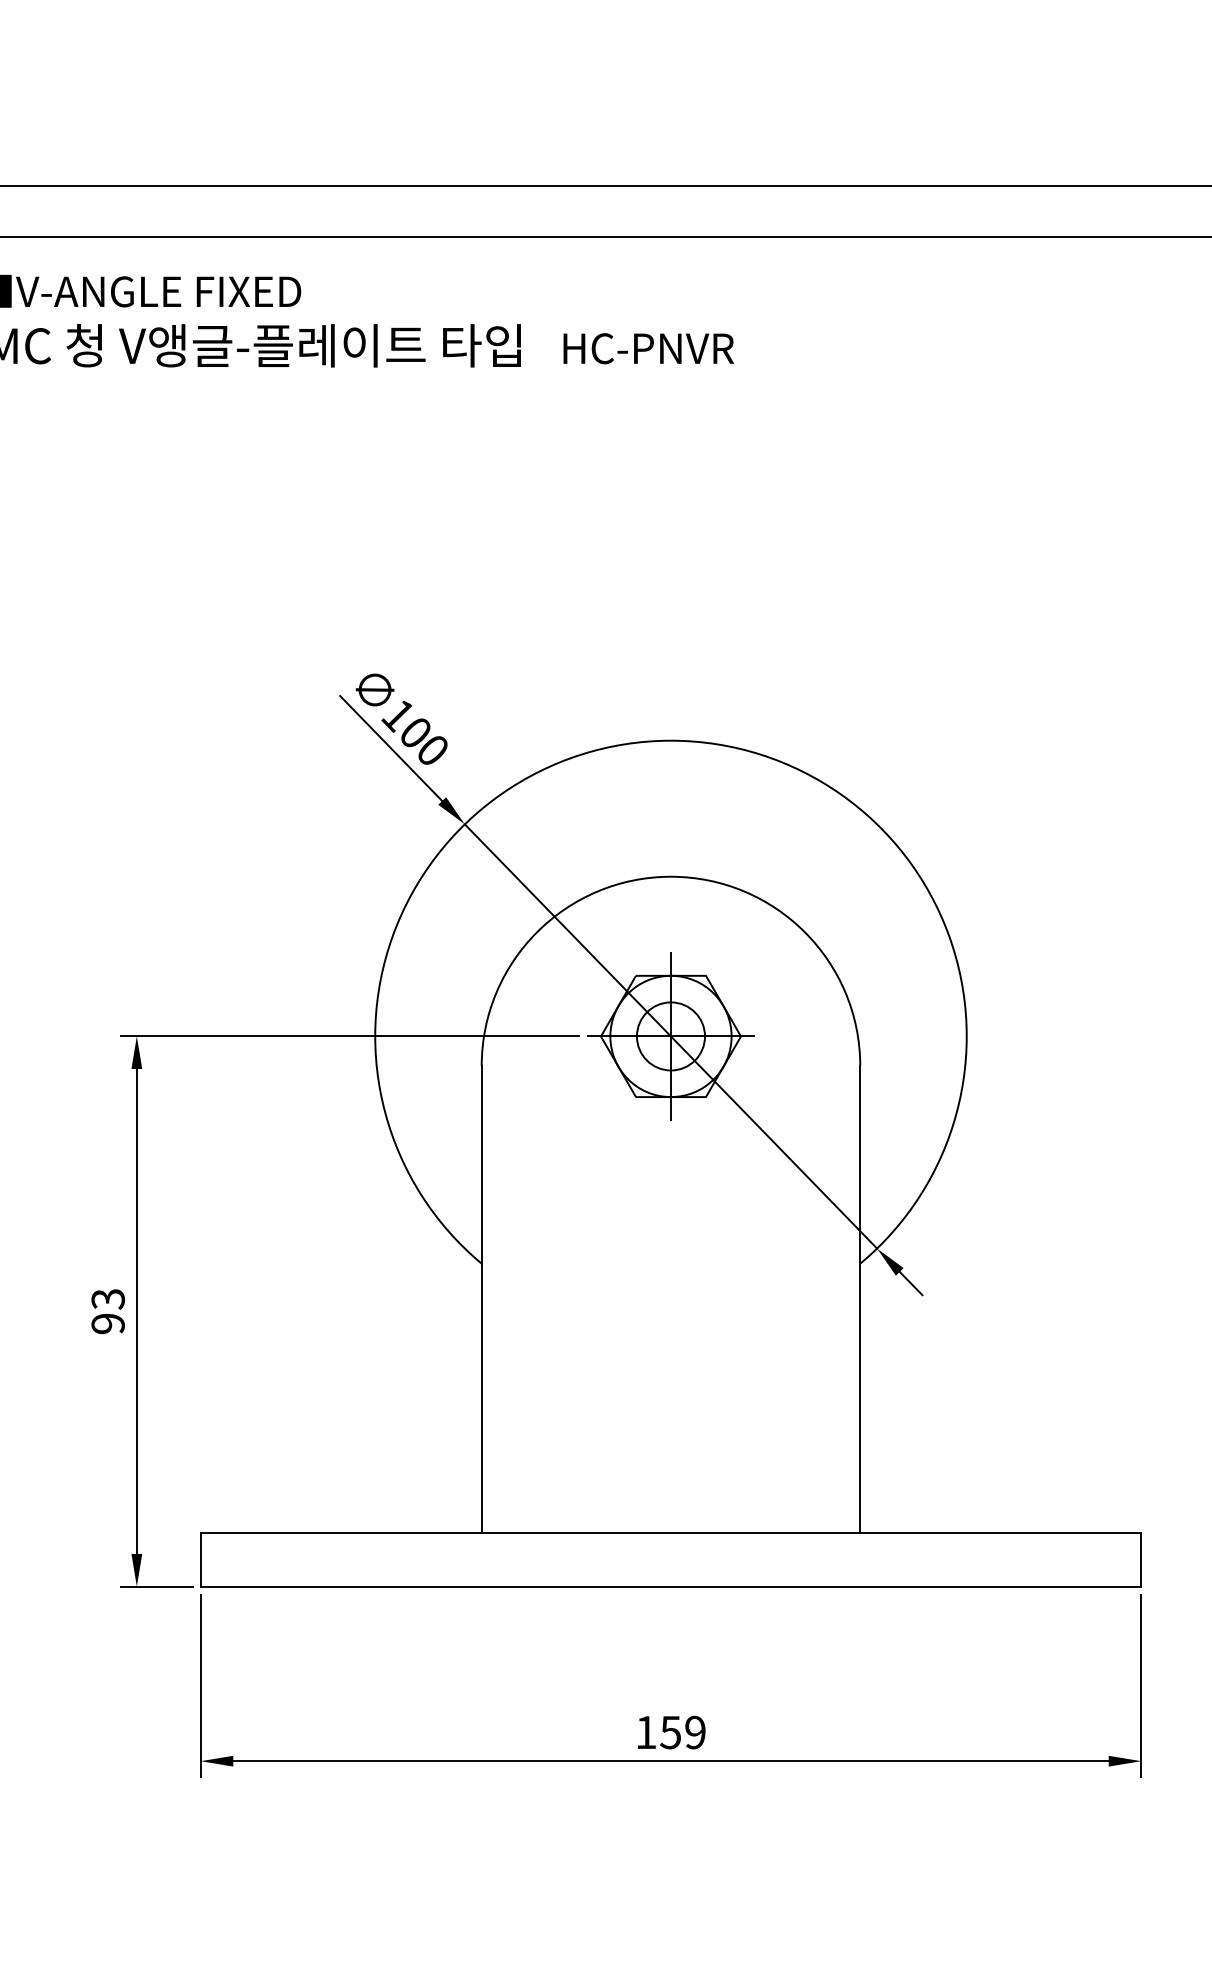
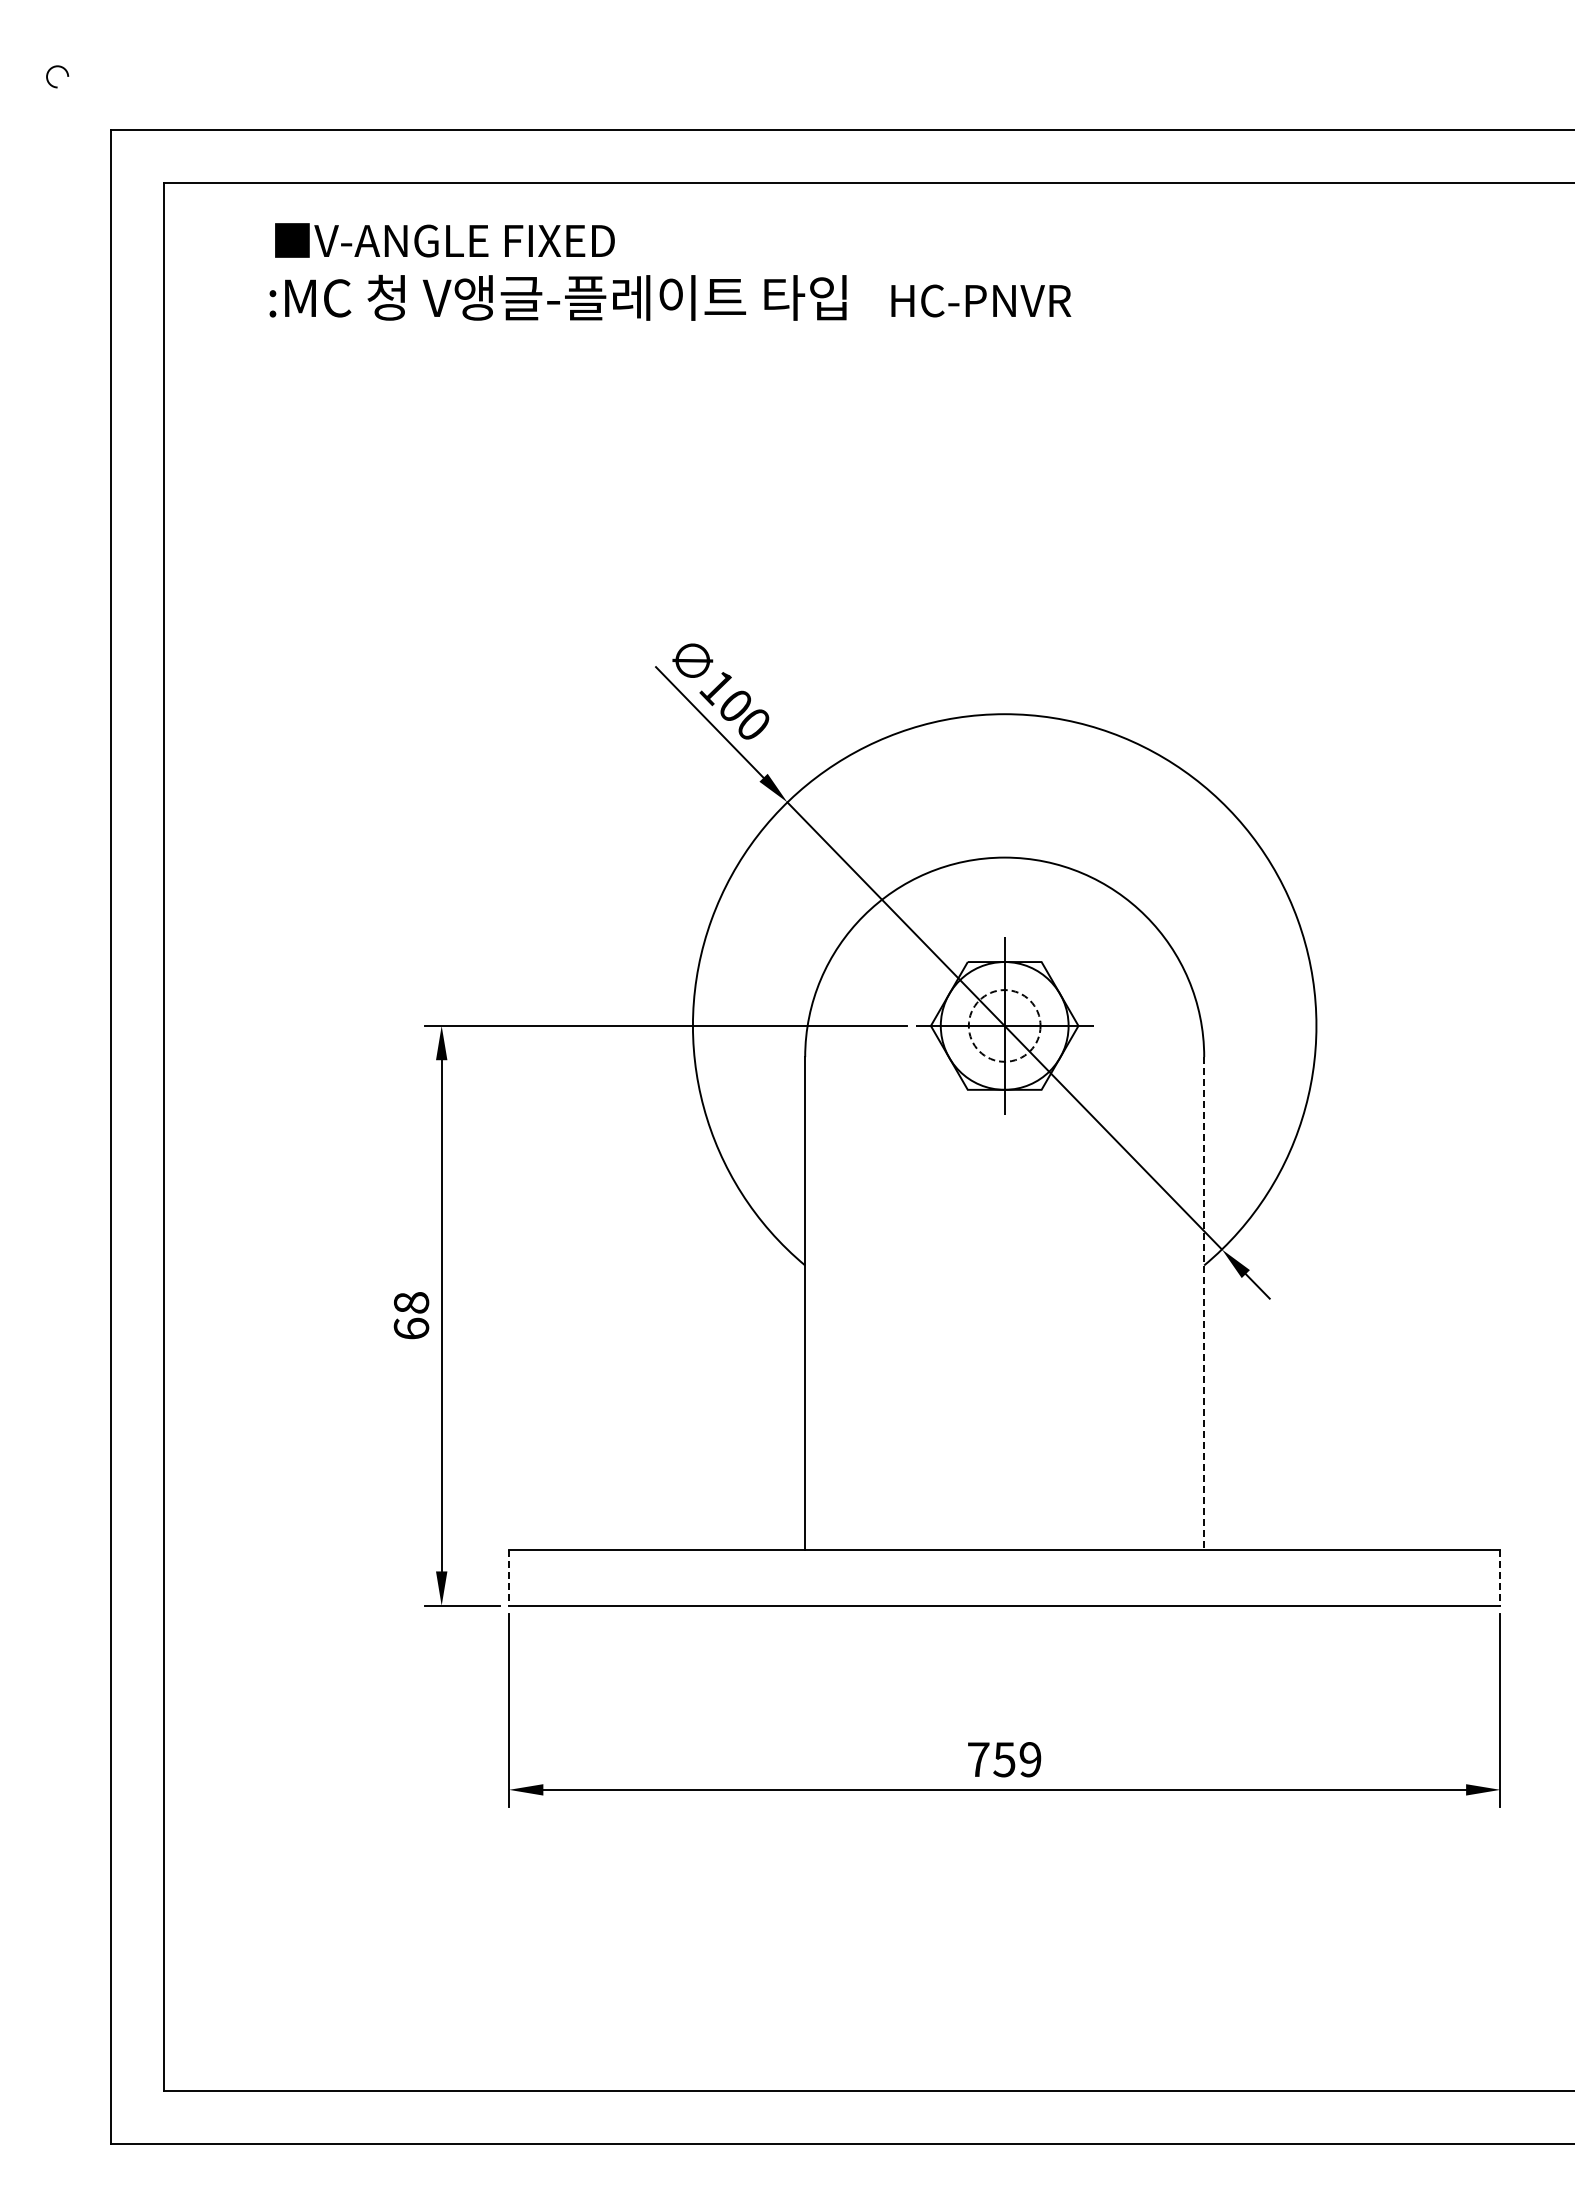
circle: (670, 1036) -> (1004, 1025), solid -> dashed
line: (860, 1299) -> (1204, 1303), solid -> dashed
text: (108, 1311) -> (411, 1315), 93 -> 68
line: (201, 1560) -> (509, 1578), solid -> dashed
line: (1141, 1560) -> (1500, 1578), solid -> dashed
text: (646, 1732) -> (978, 1759), 159 -> 759

